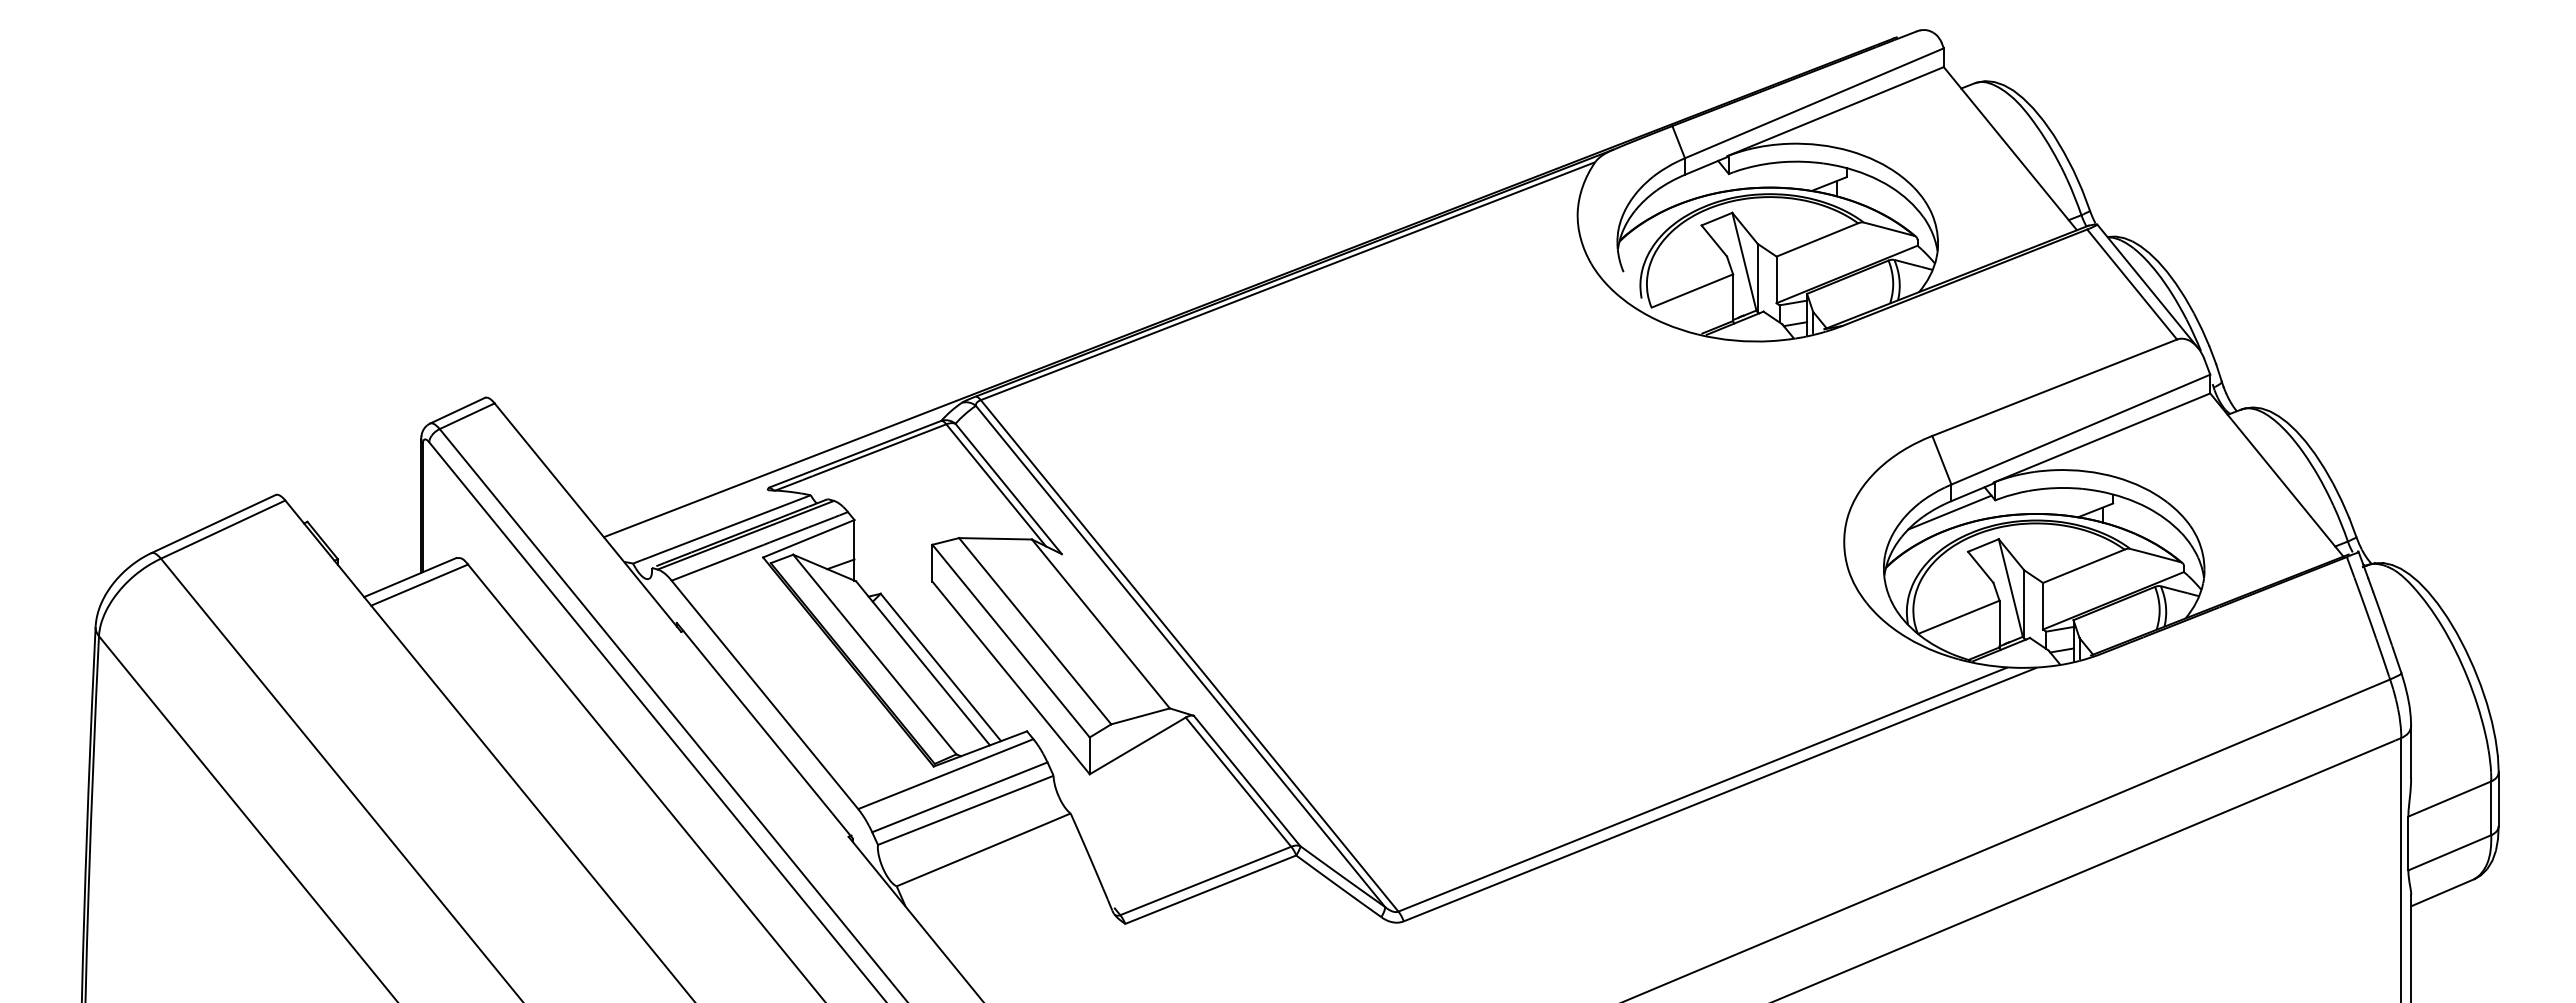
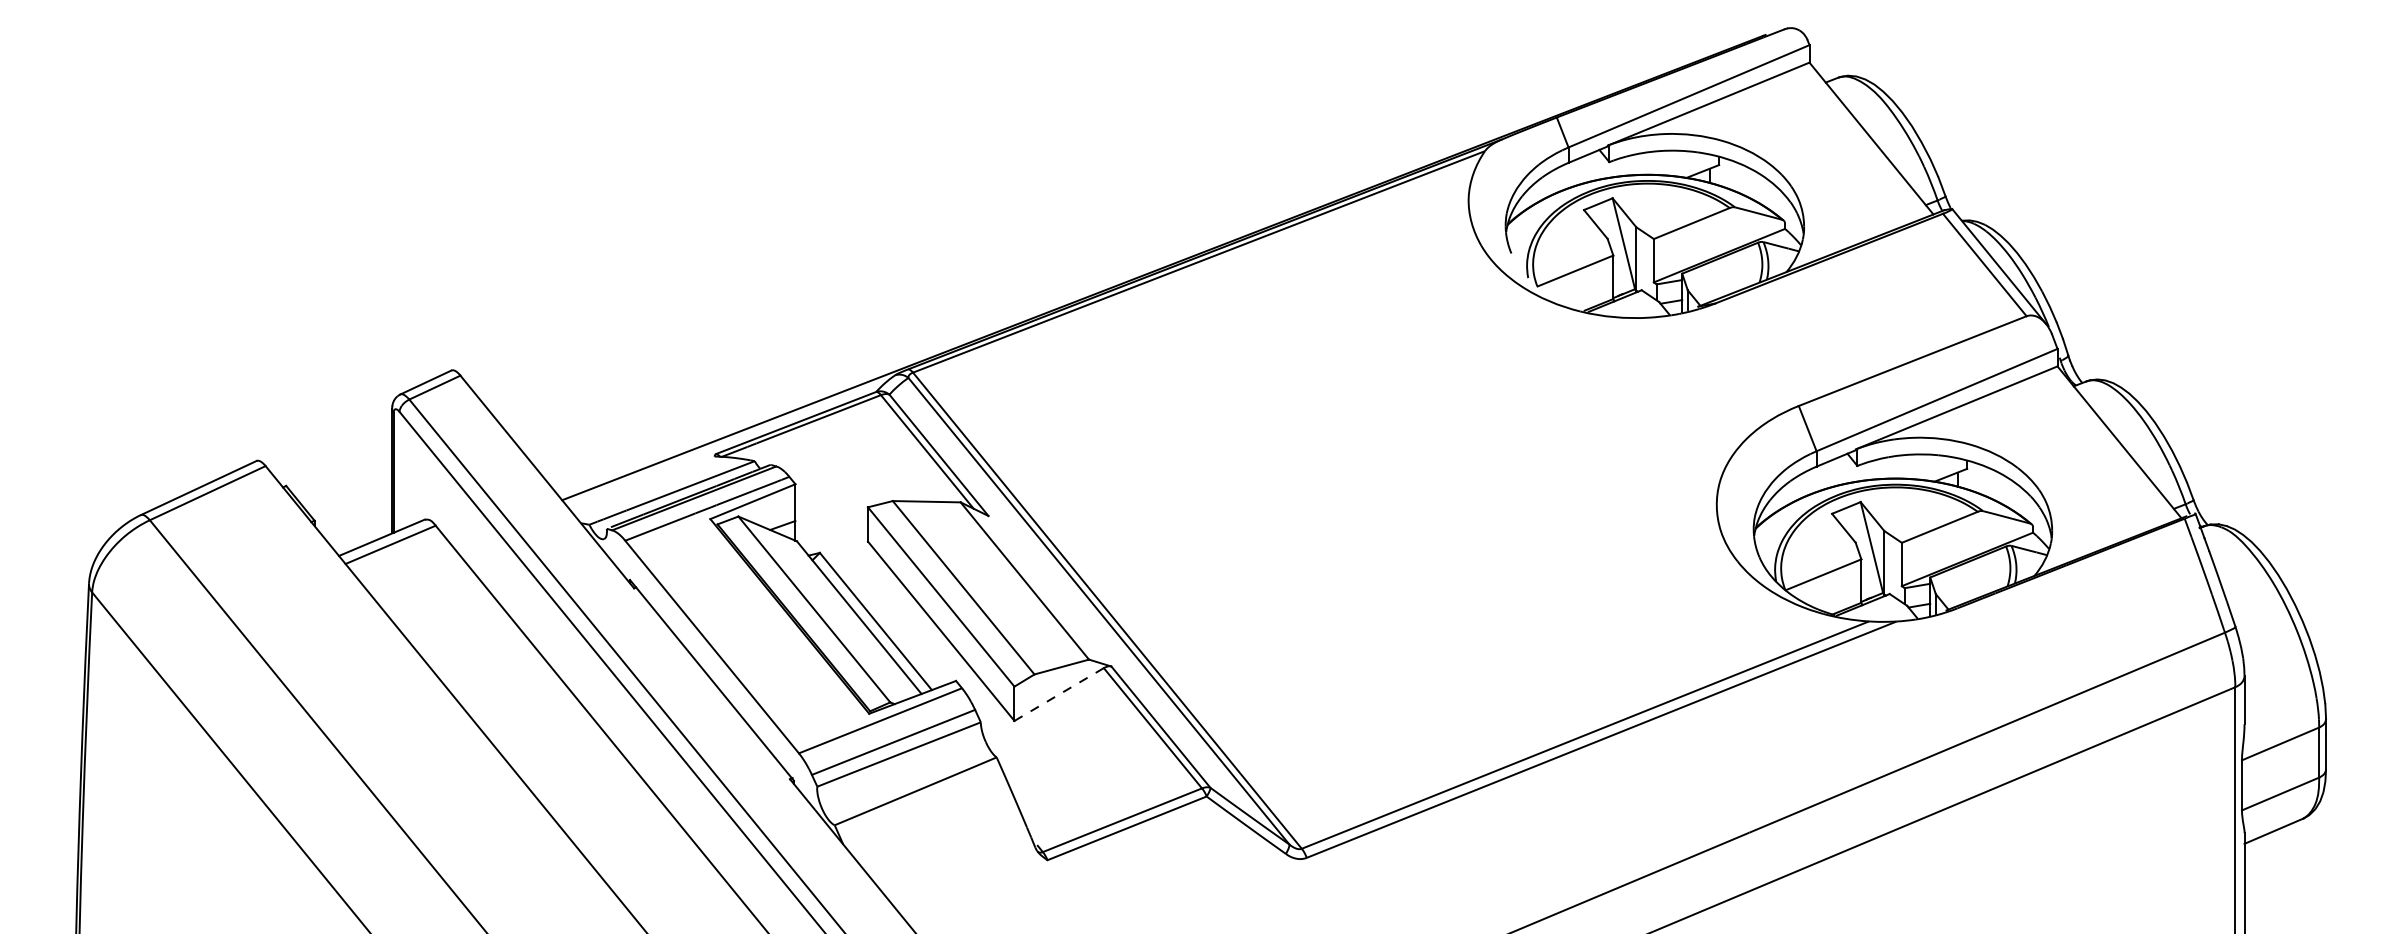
line: (1949, 512) -> (1814, 477), removed
line: (1137, 745) -> (1058, 694), solid -> dashed

